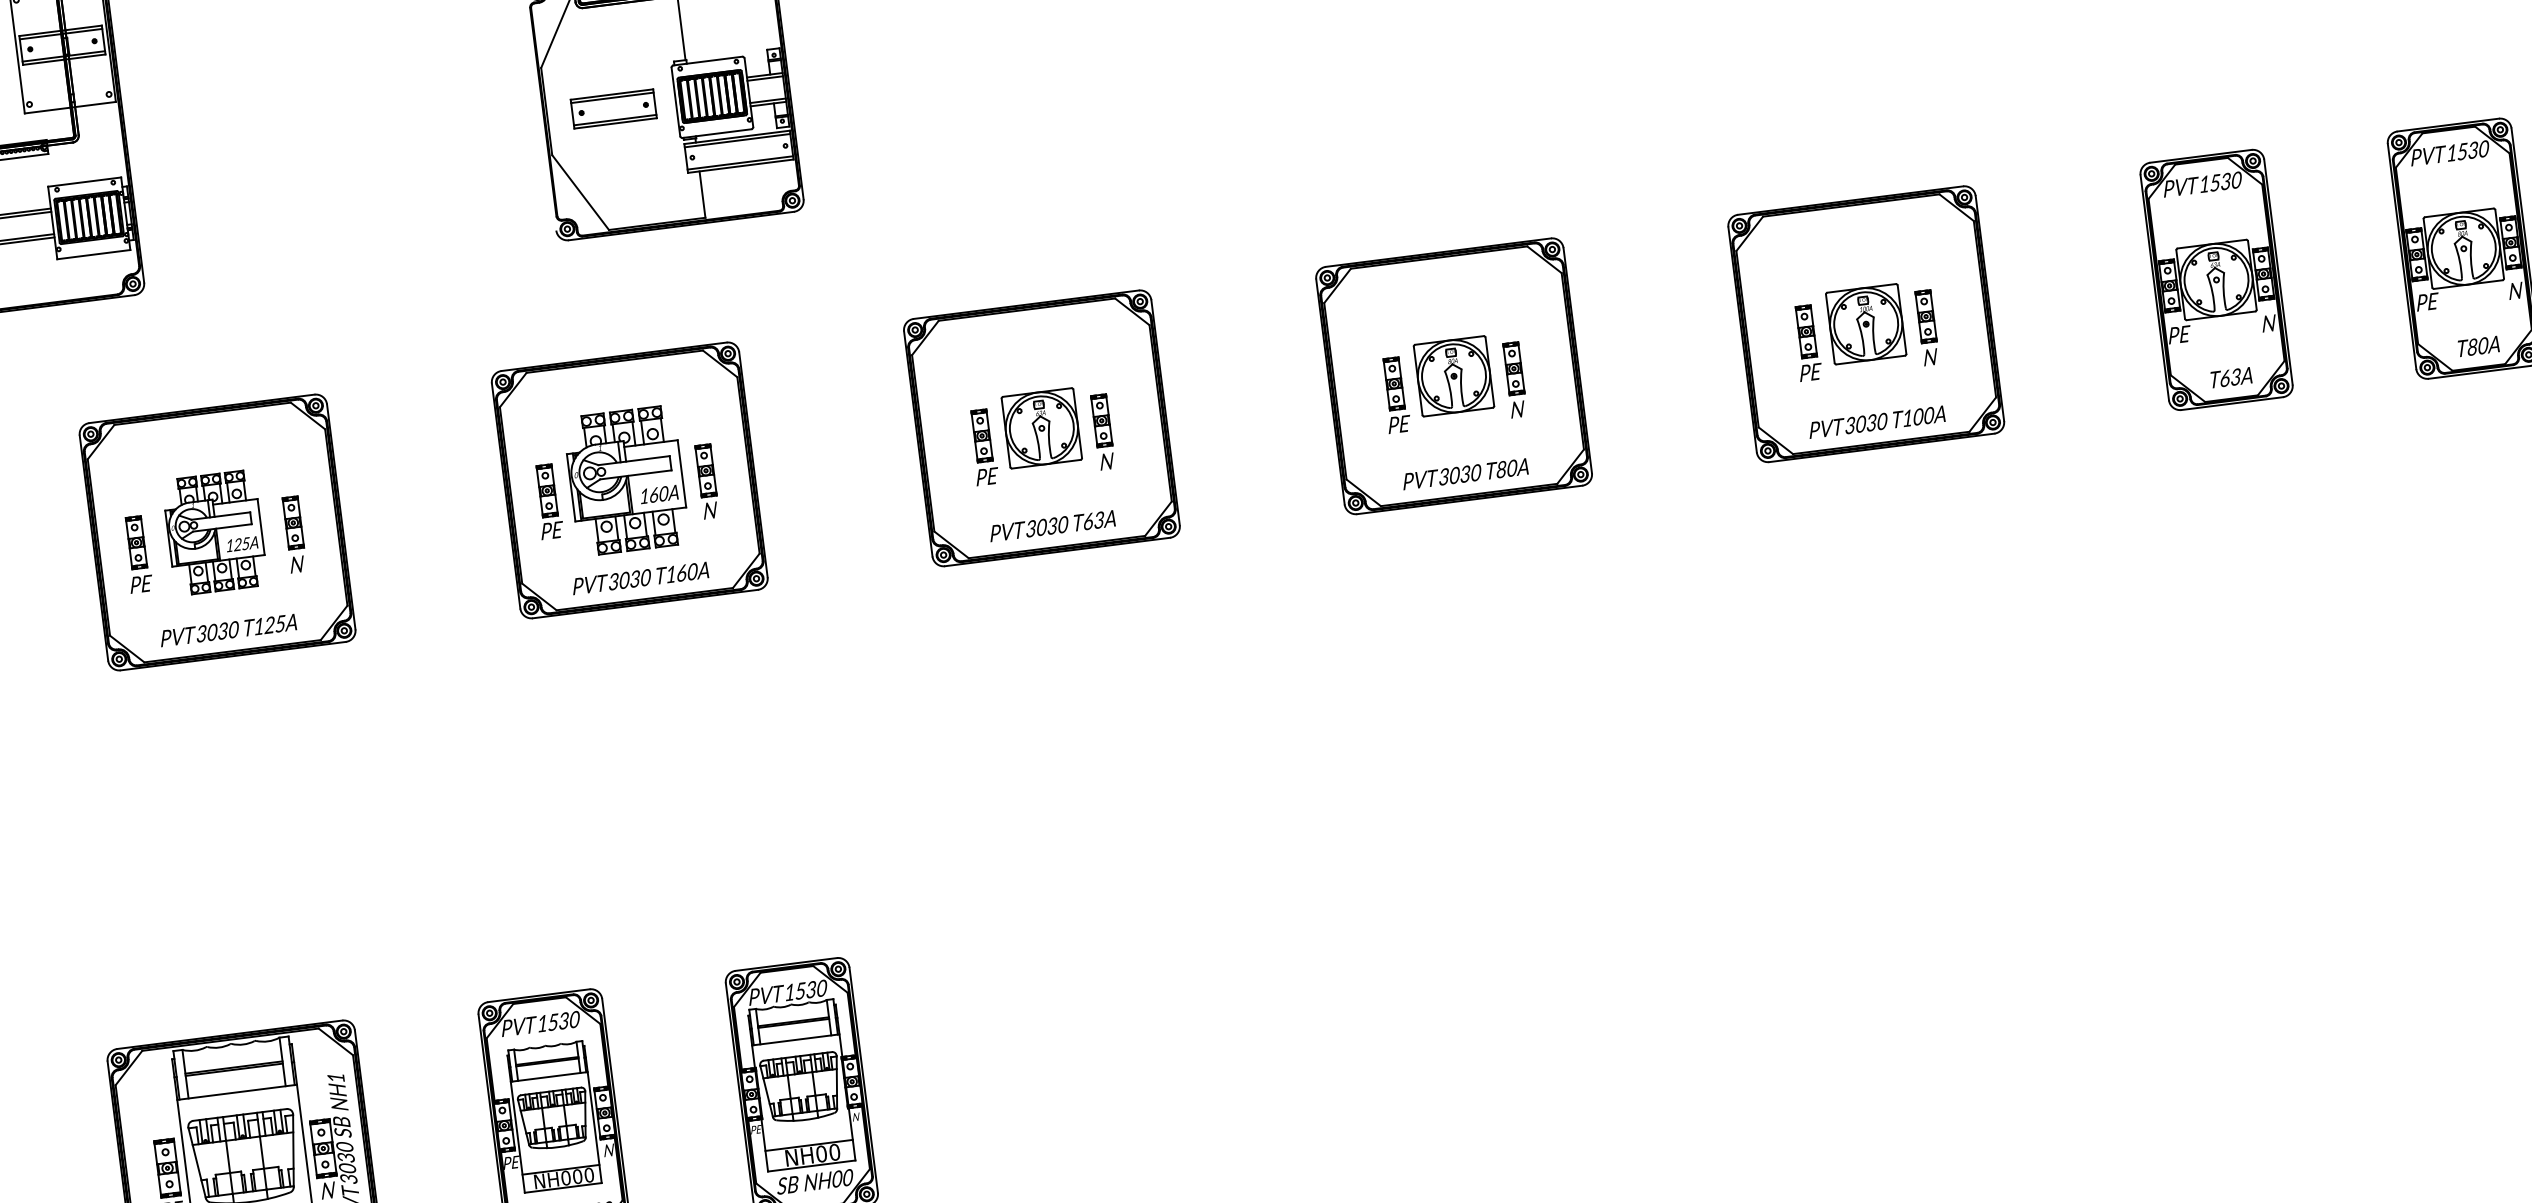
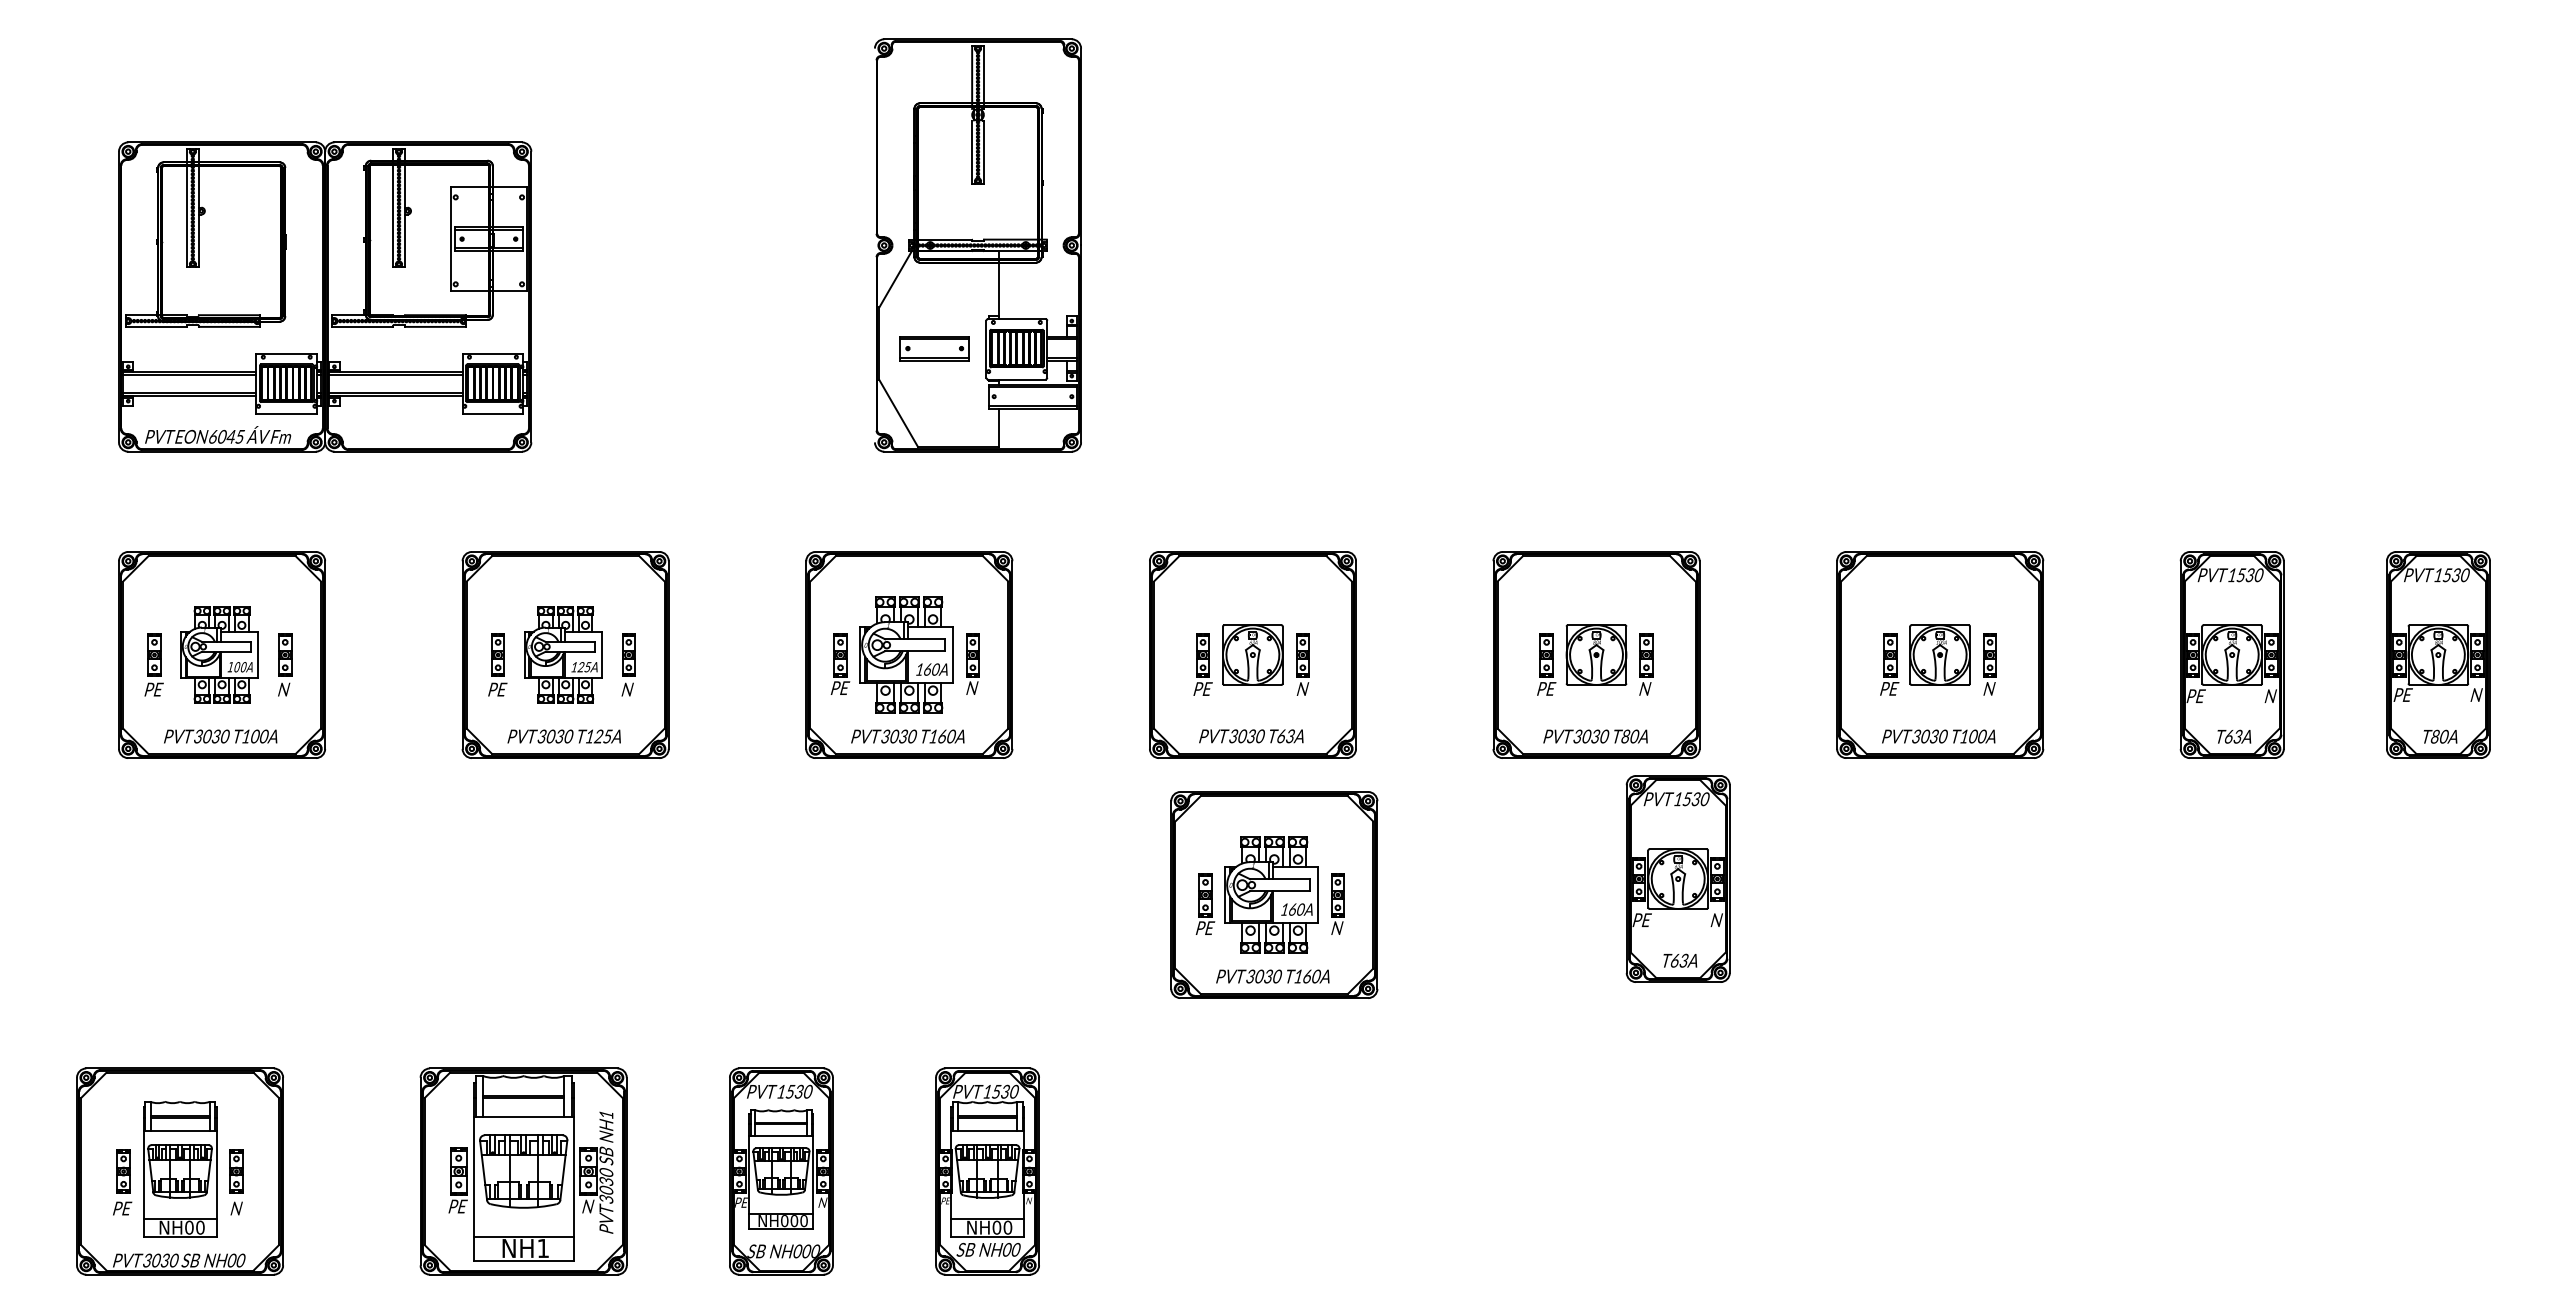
part: (1585, 632) -> (1677, 878), added
part: (1104, 712) -> (1274, 894), added

